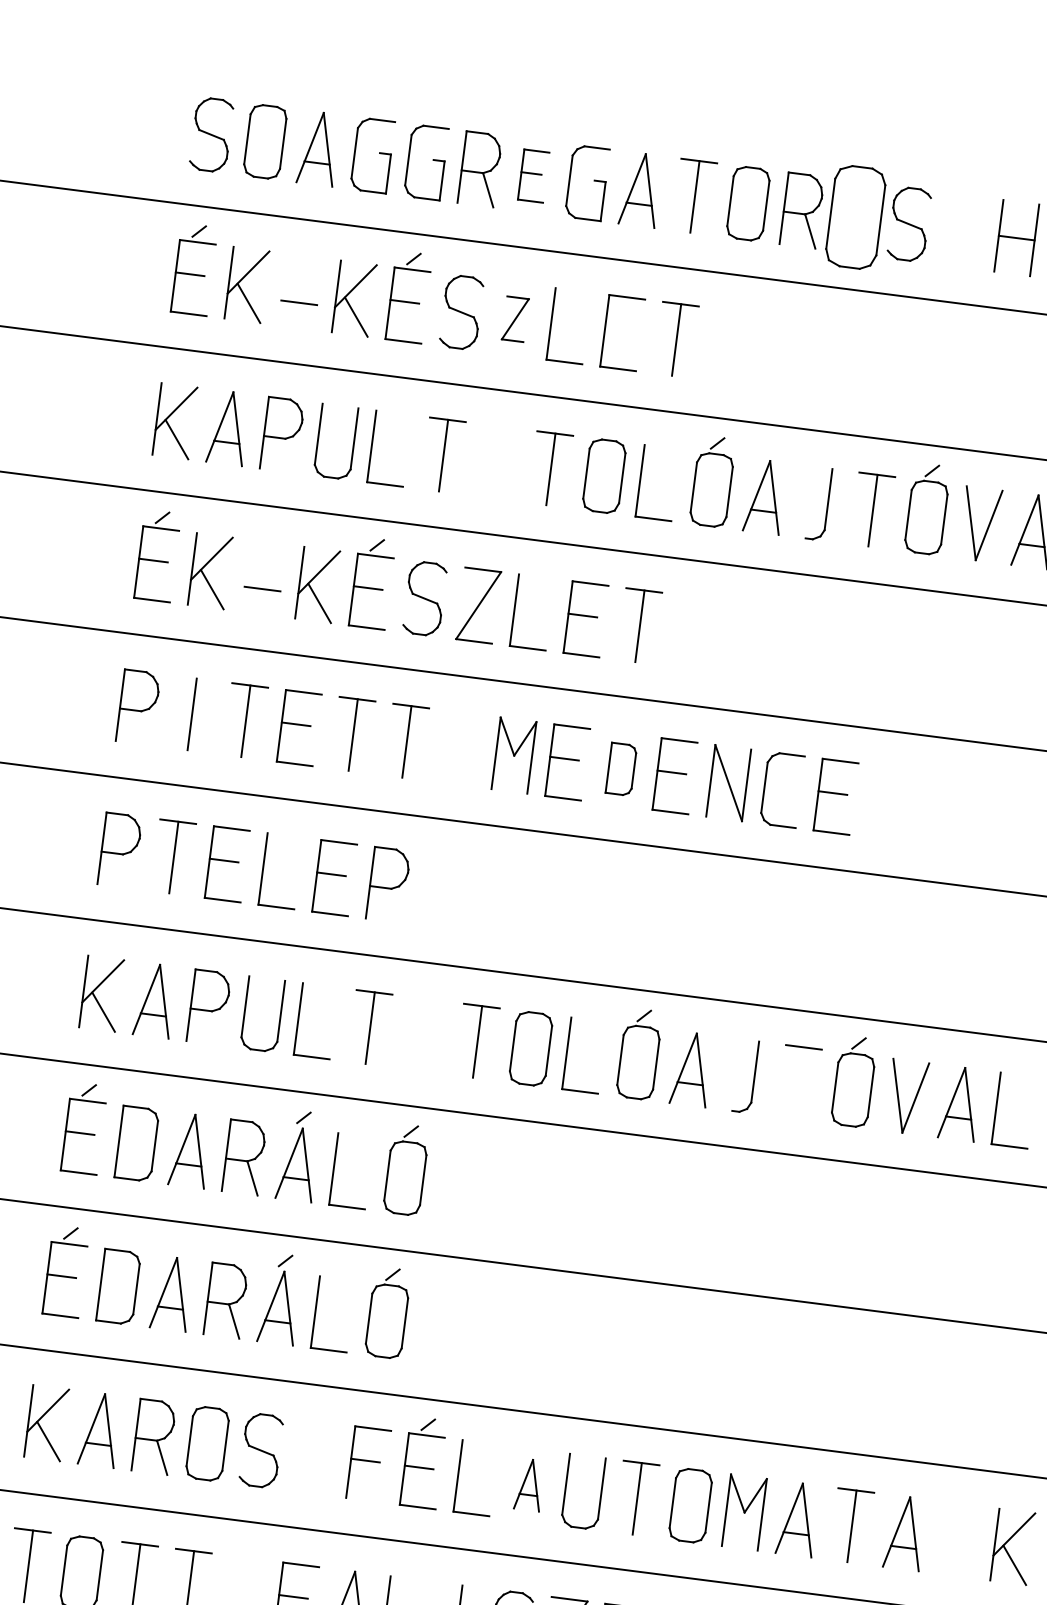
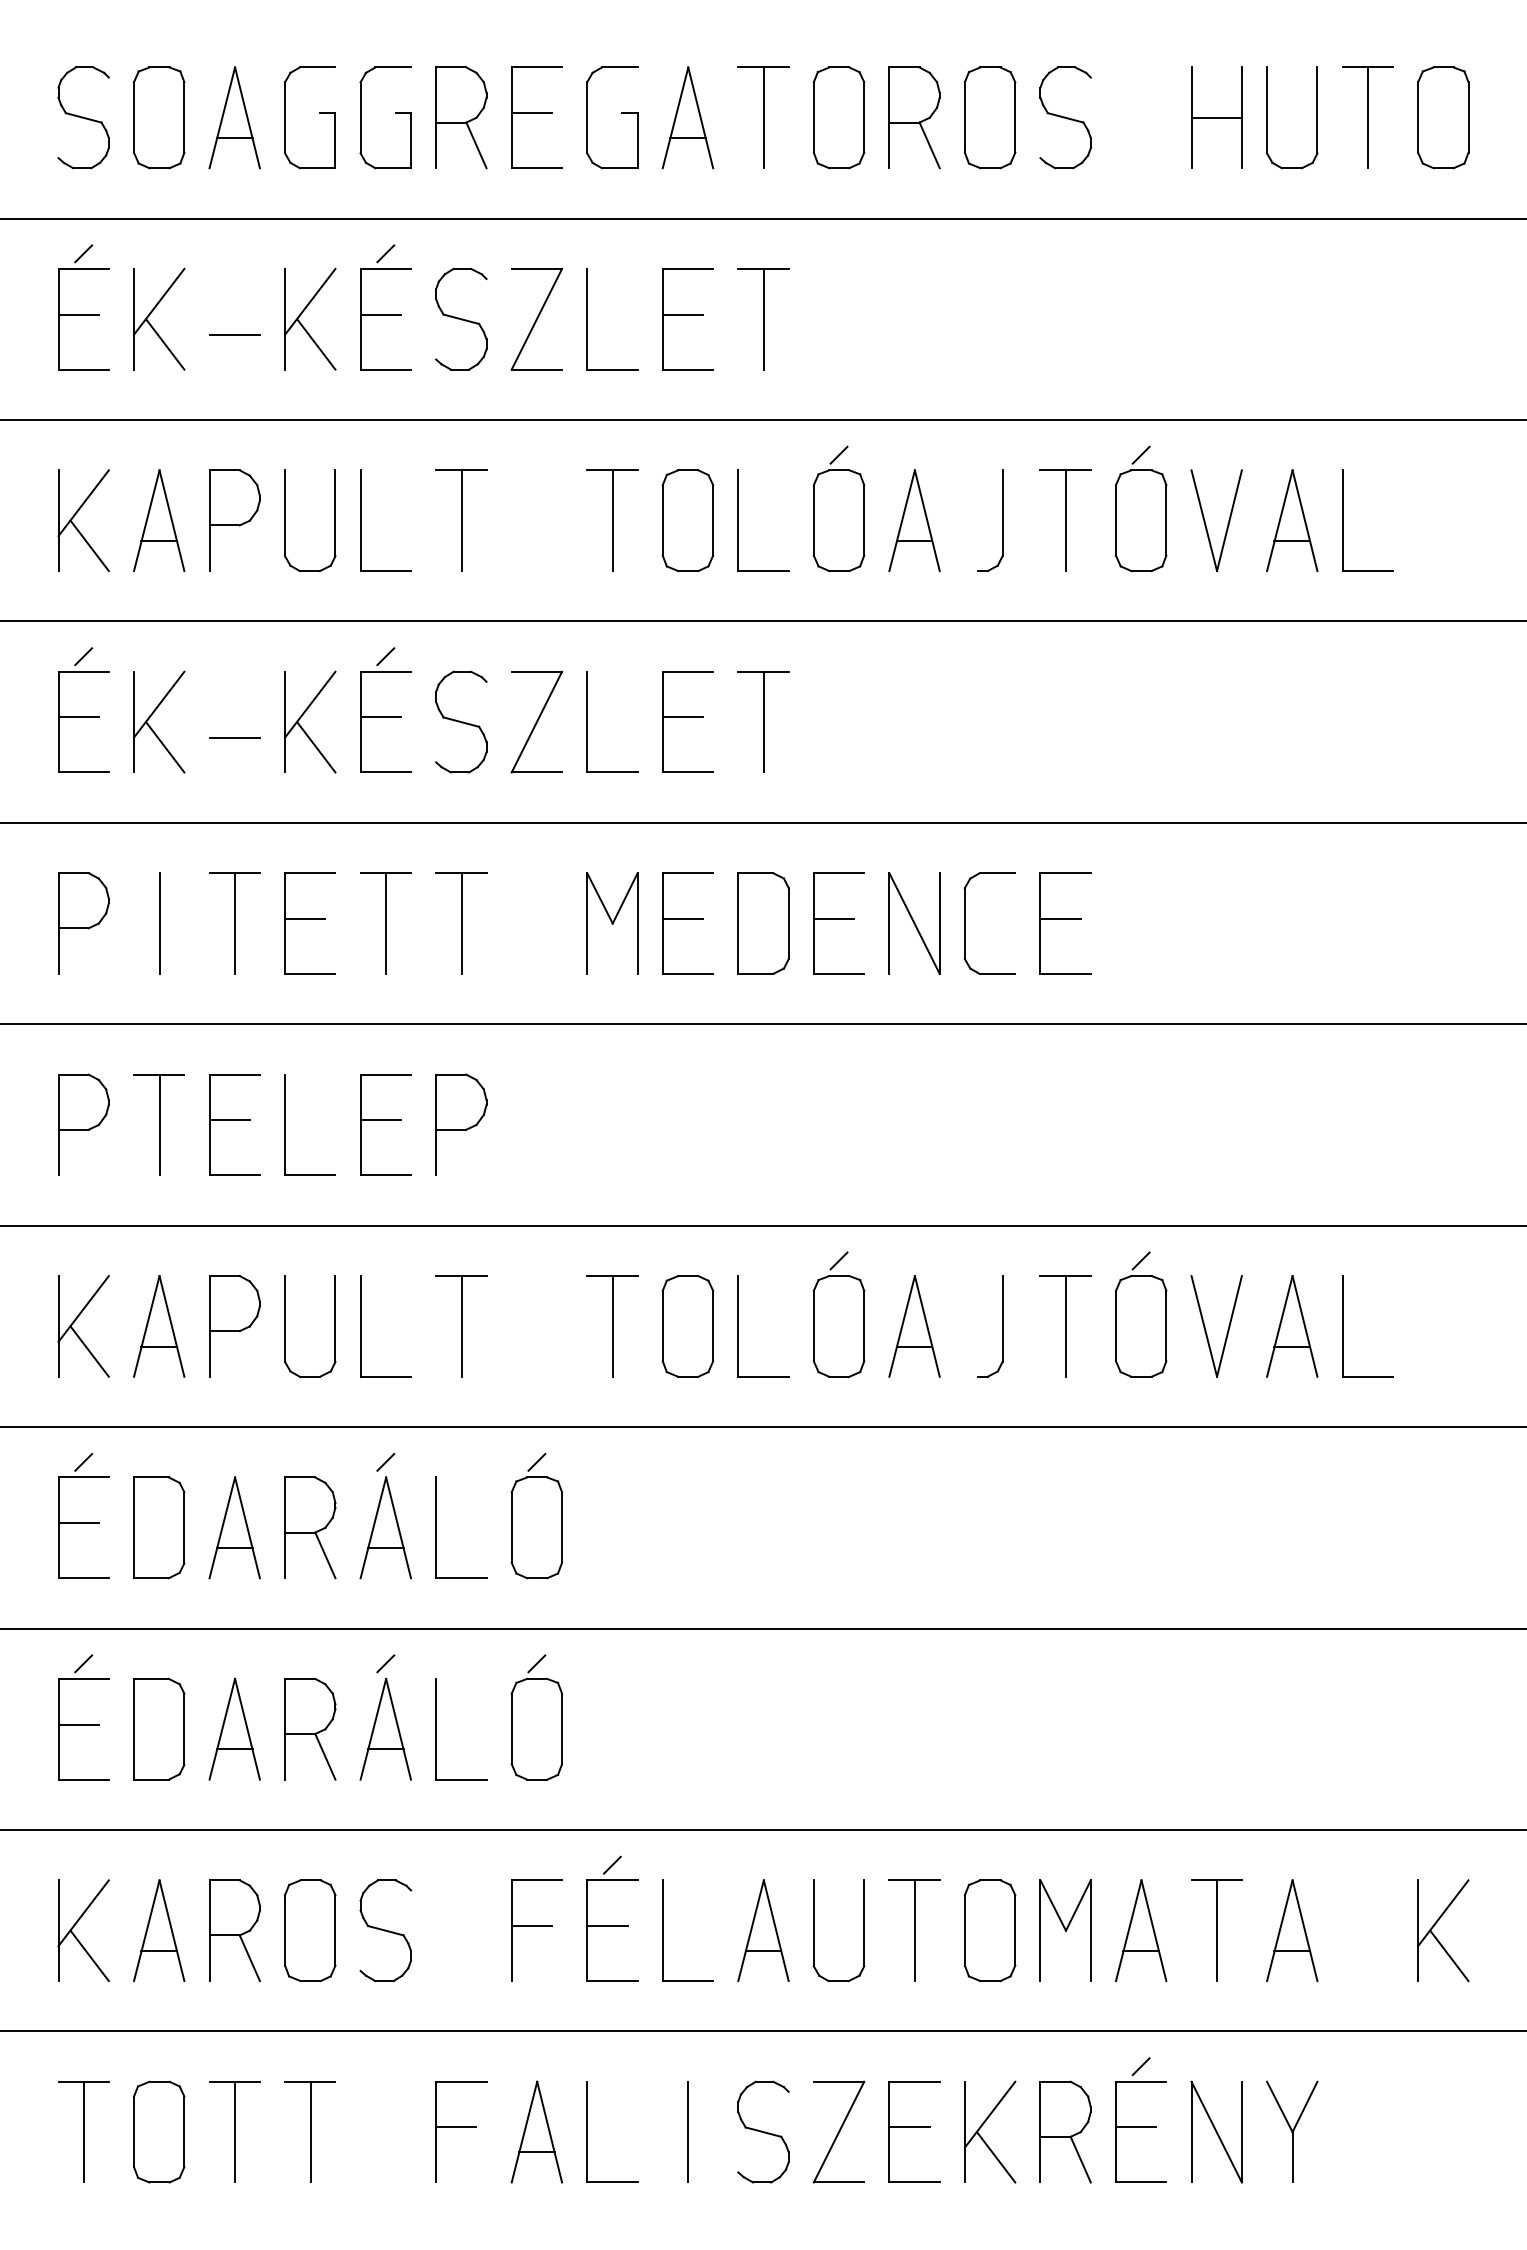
part: (533, 175) -> (536, 117), size x1.43
part: (855, 217) -> (989, 117), size x0.71
part: (515, 318) -> (536, 318), size x1.67
line: (619, 329) -> (682, 314), added
part: (621, 769) -> (763, 923), size x1.43
line: (799, 1083) -> (1065, 1326), added
part: (529, 1484) -> (763, 1930), size x1.43

